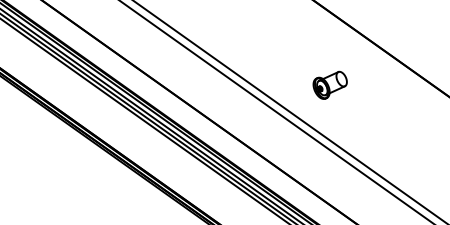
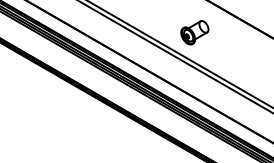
part: (329, 84) -> (194, 32), size x1.43

